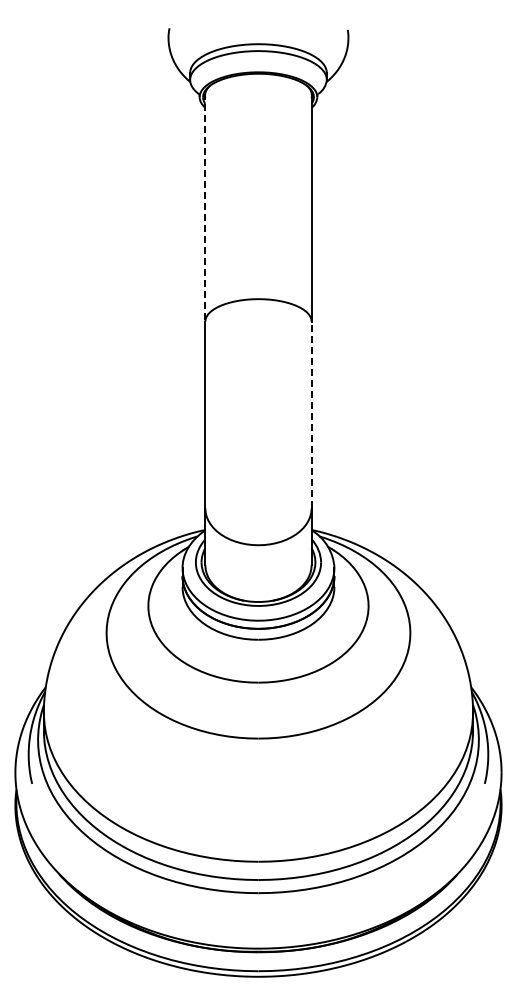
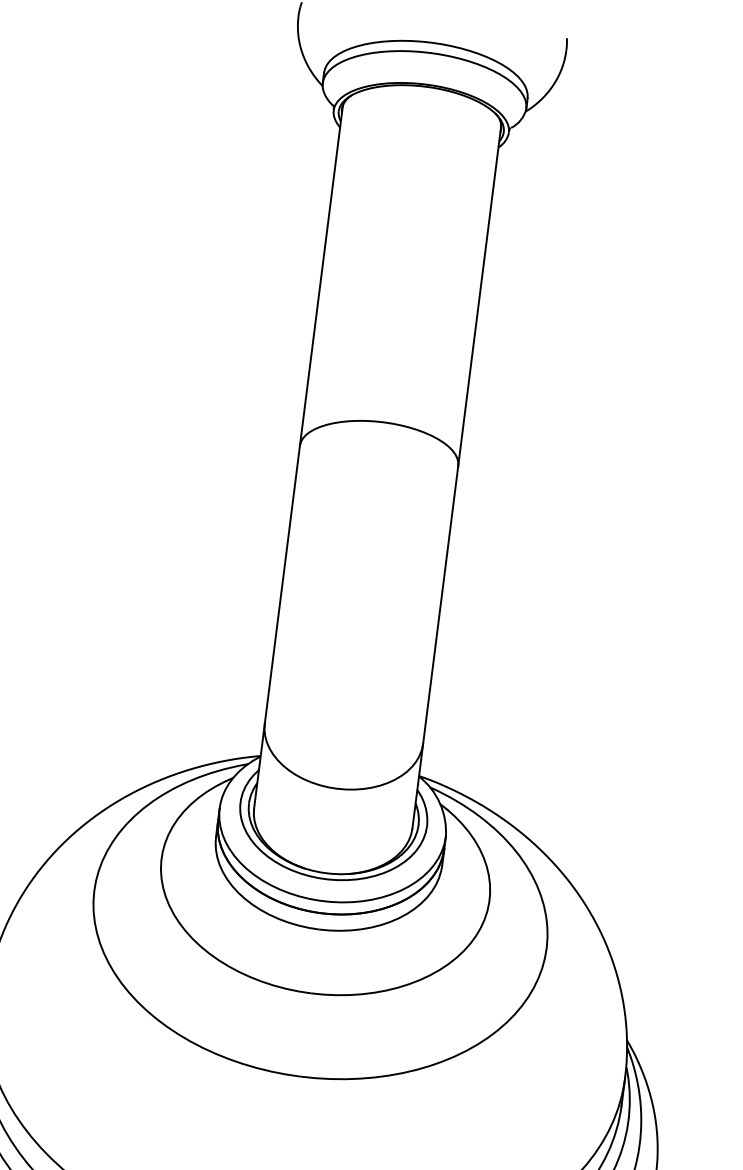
line: (205, 207) -> (321, 275), dashed -> solid
line: (311, 414) -> (440, 604), dashed -> solid

